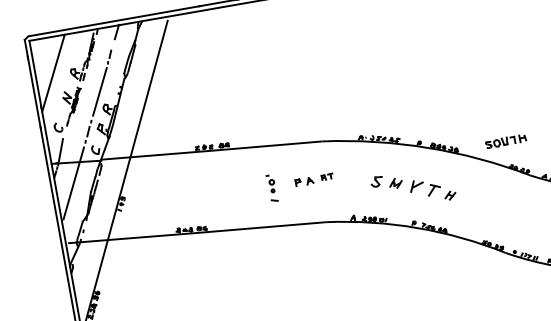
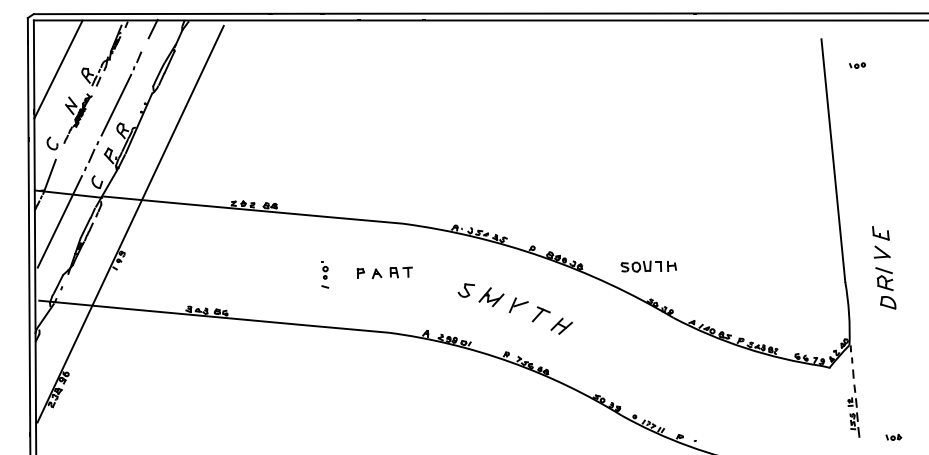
part: (326, 177) -> (400, 272), size x1.43
part: (395, 182) -> (491, 296), size x1.43
part: (272, 188) -> (325, 274), size x0.71
part: (450, 195) -> (561, 325), size x1.43

